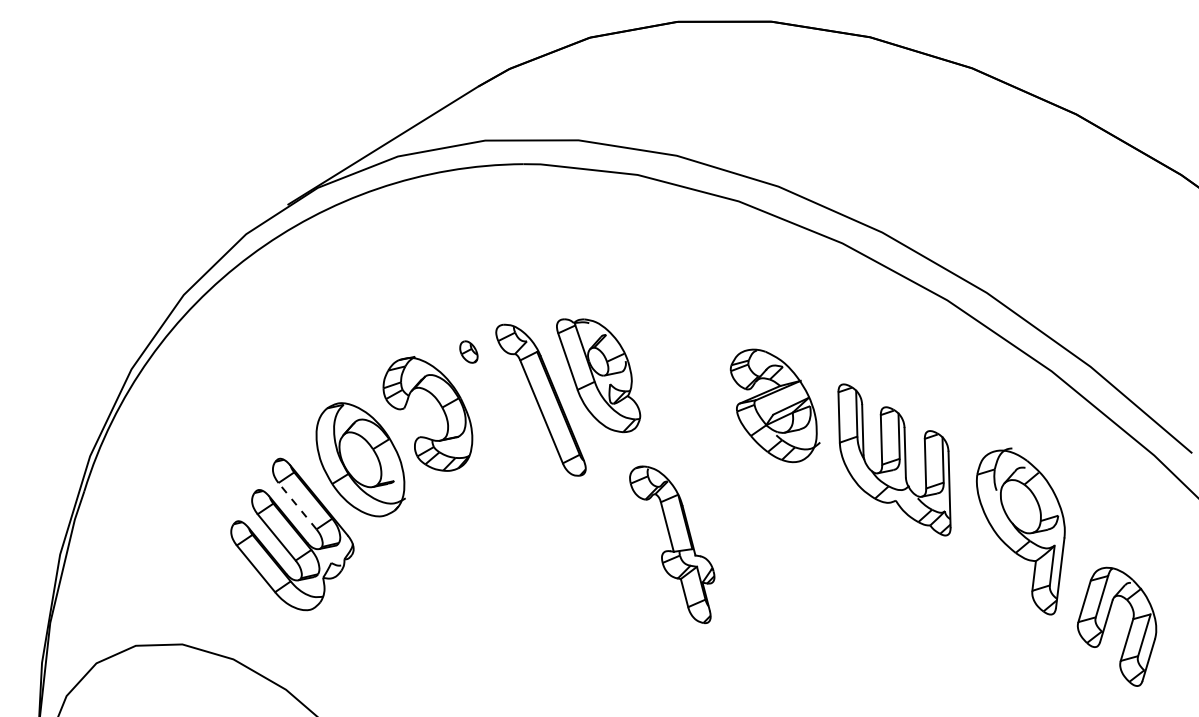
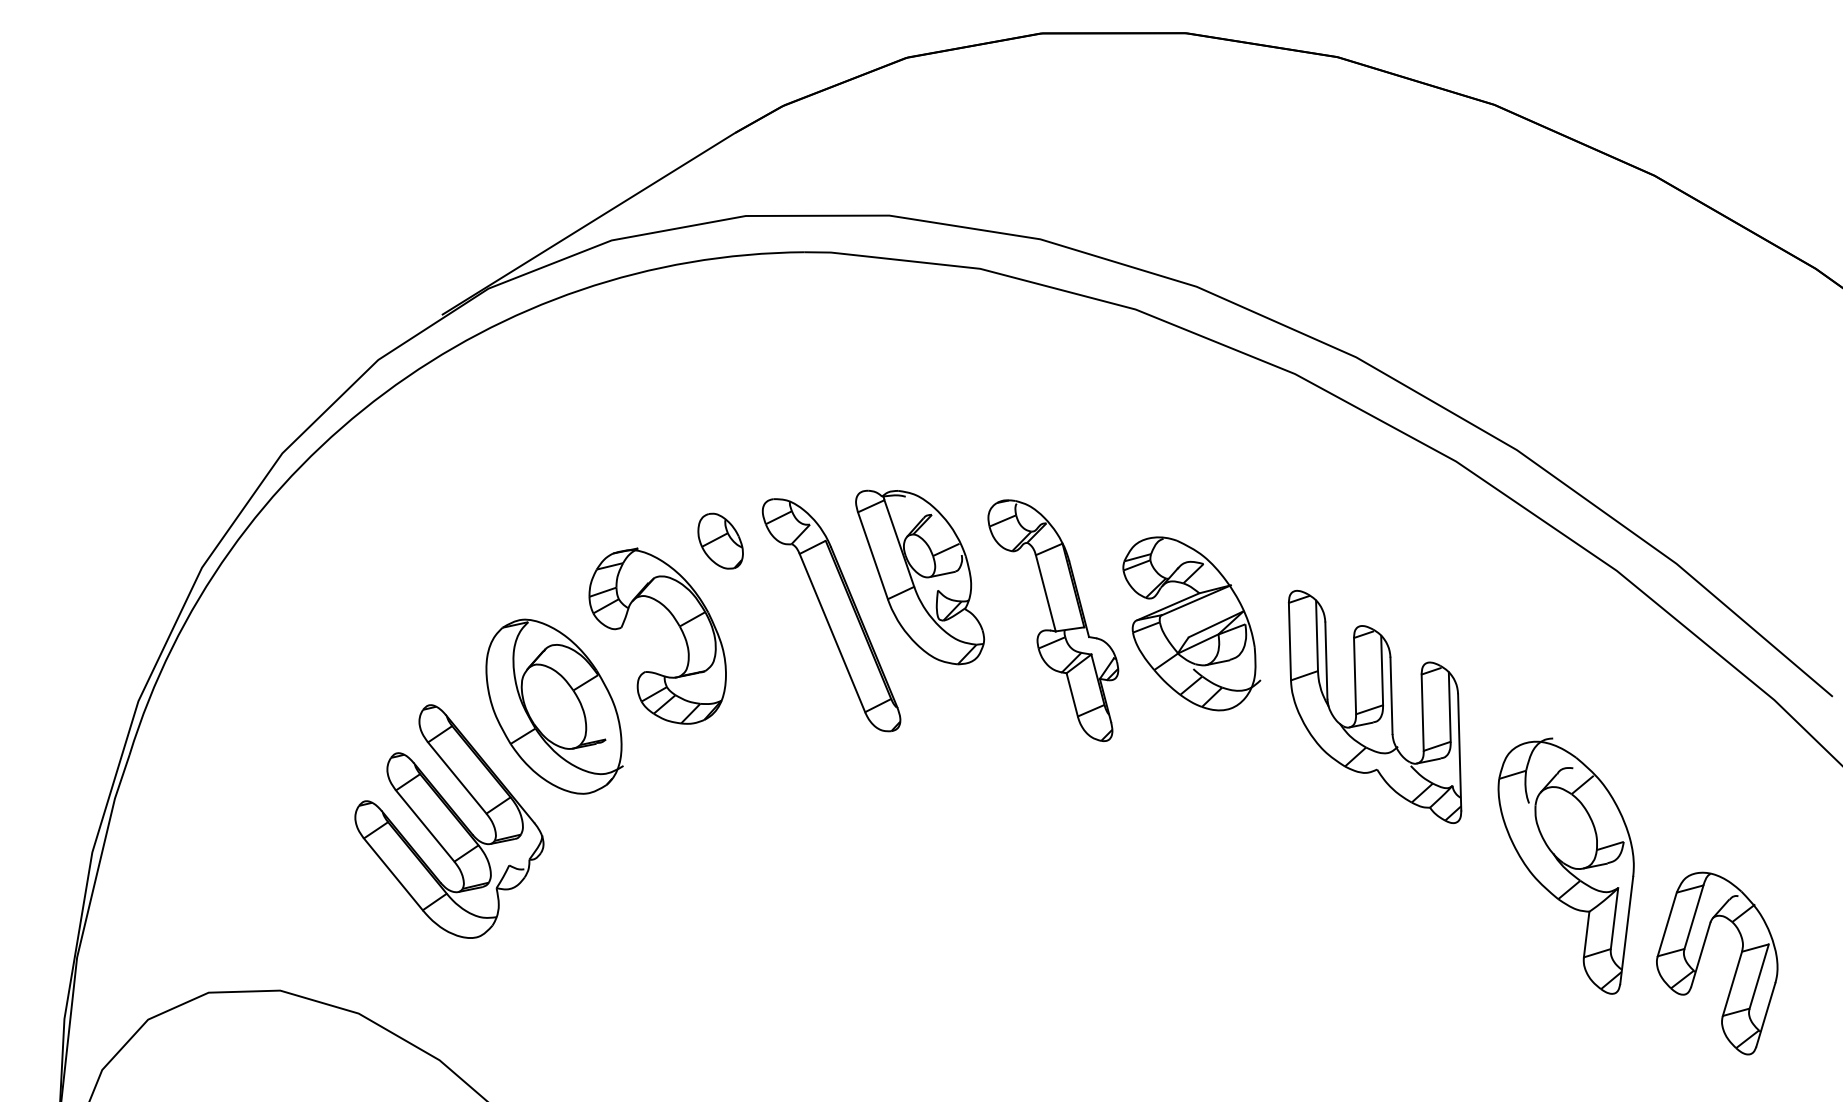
part: (468, 351) -> (720, 540), size x1.67
line: (297, 506) -> (457, 778), dashed -> solid
part: (1020, 531) -> (1565, 866), moved
part: (672, 544) -> (1053, 620), moved

